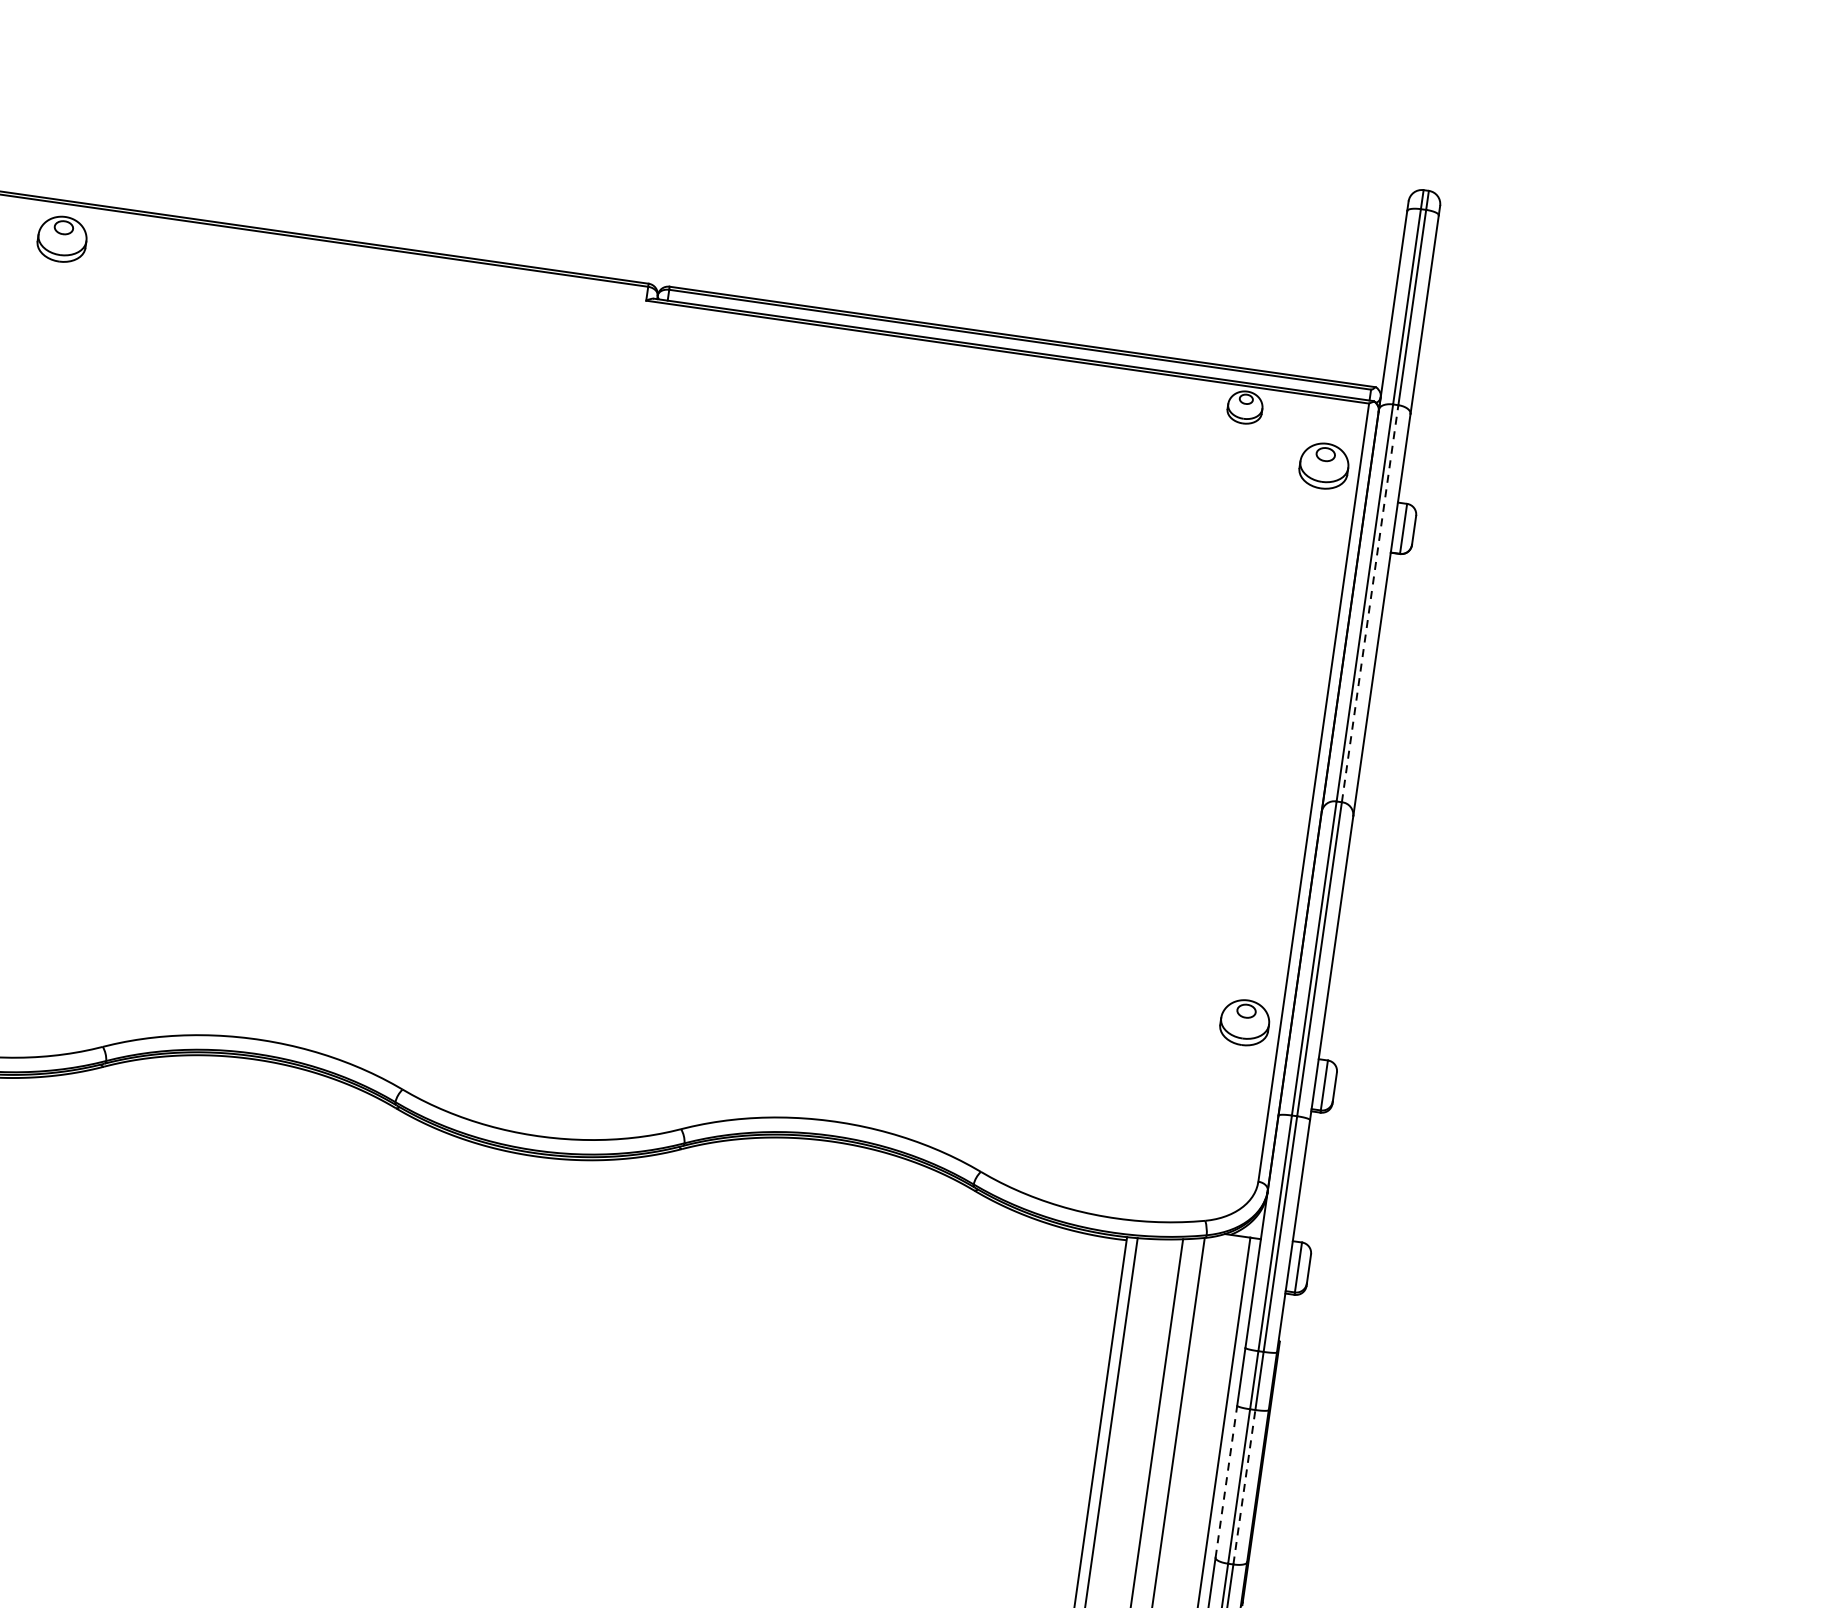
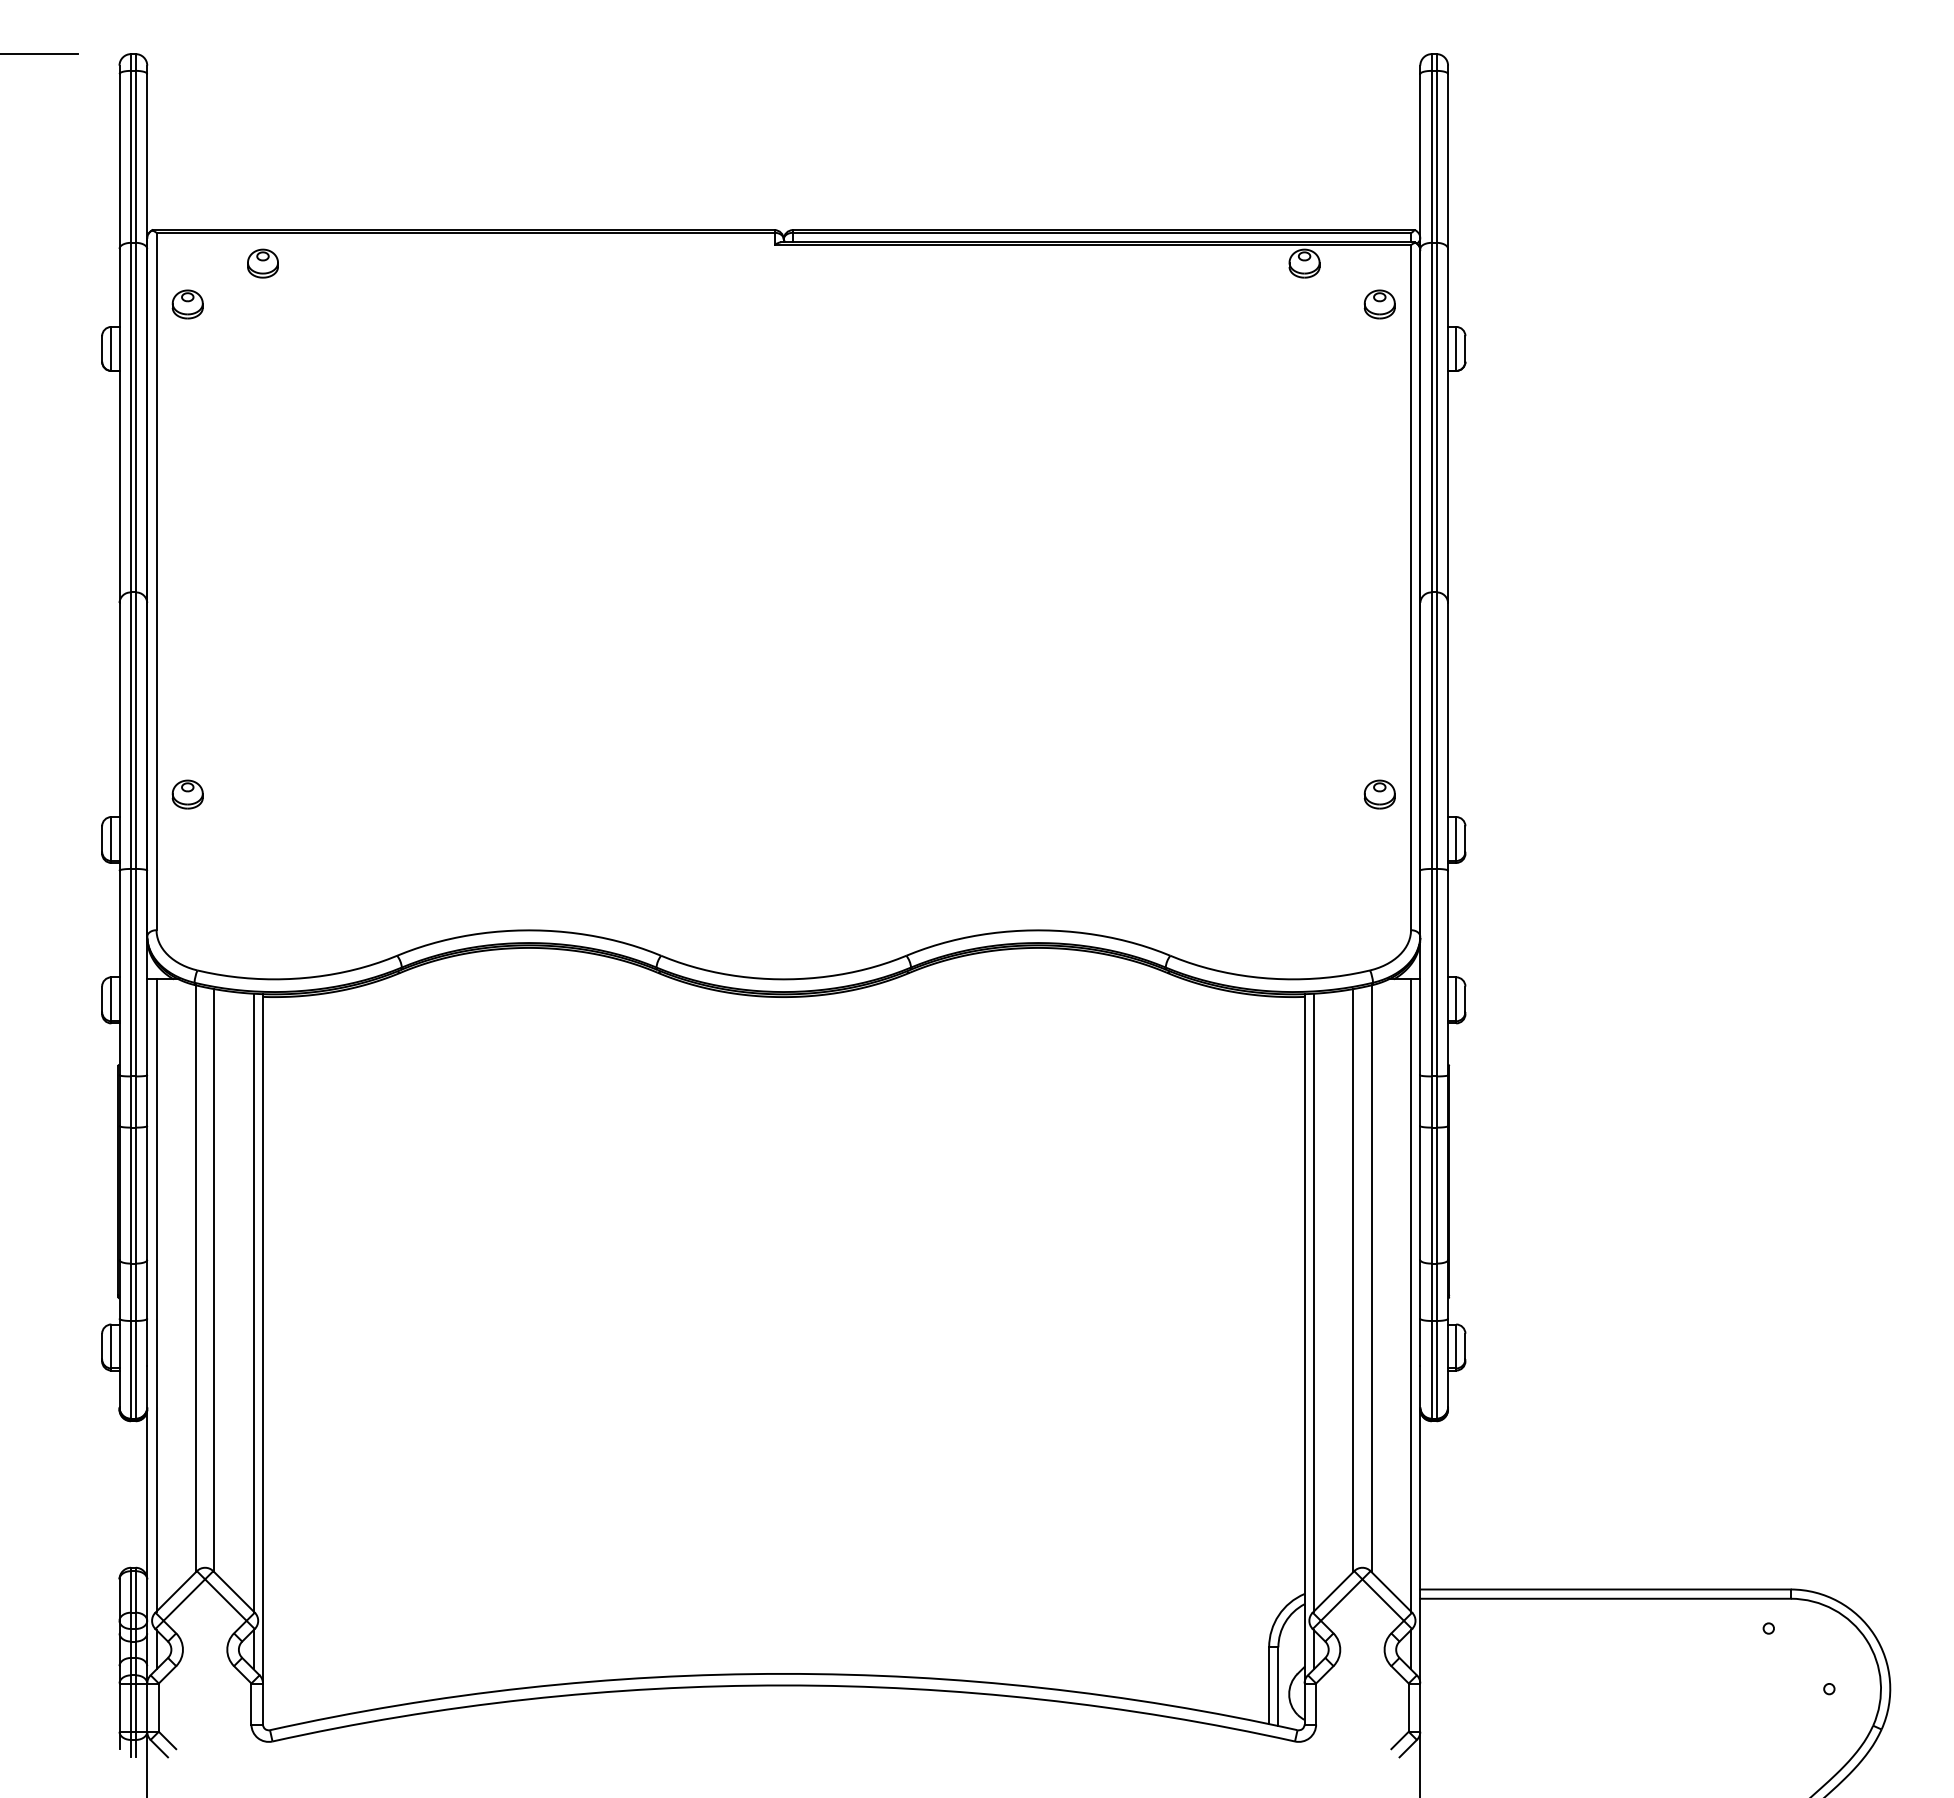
part: (61, 238) -> (262, 263), size x0.71
part: (1323, 466) -> (1379, 304), size x0.71
line: (1370, 603) -> (1436, 417), dashed -> solid
part: (1244, 1022) -> (1379, 794), size x0.71
line: (1226, 1482) -> (1420, 1193), dashed -> solid
line: (1244, 1487) -> (1436, 1195), dashed -> solid

